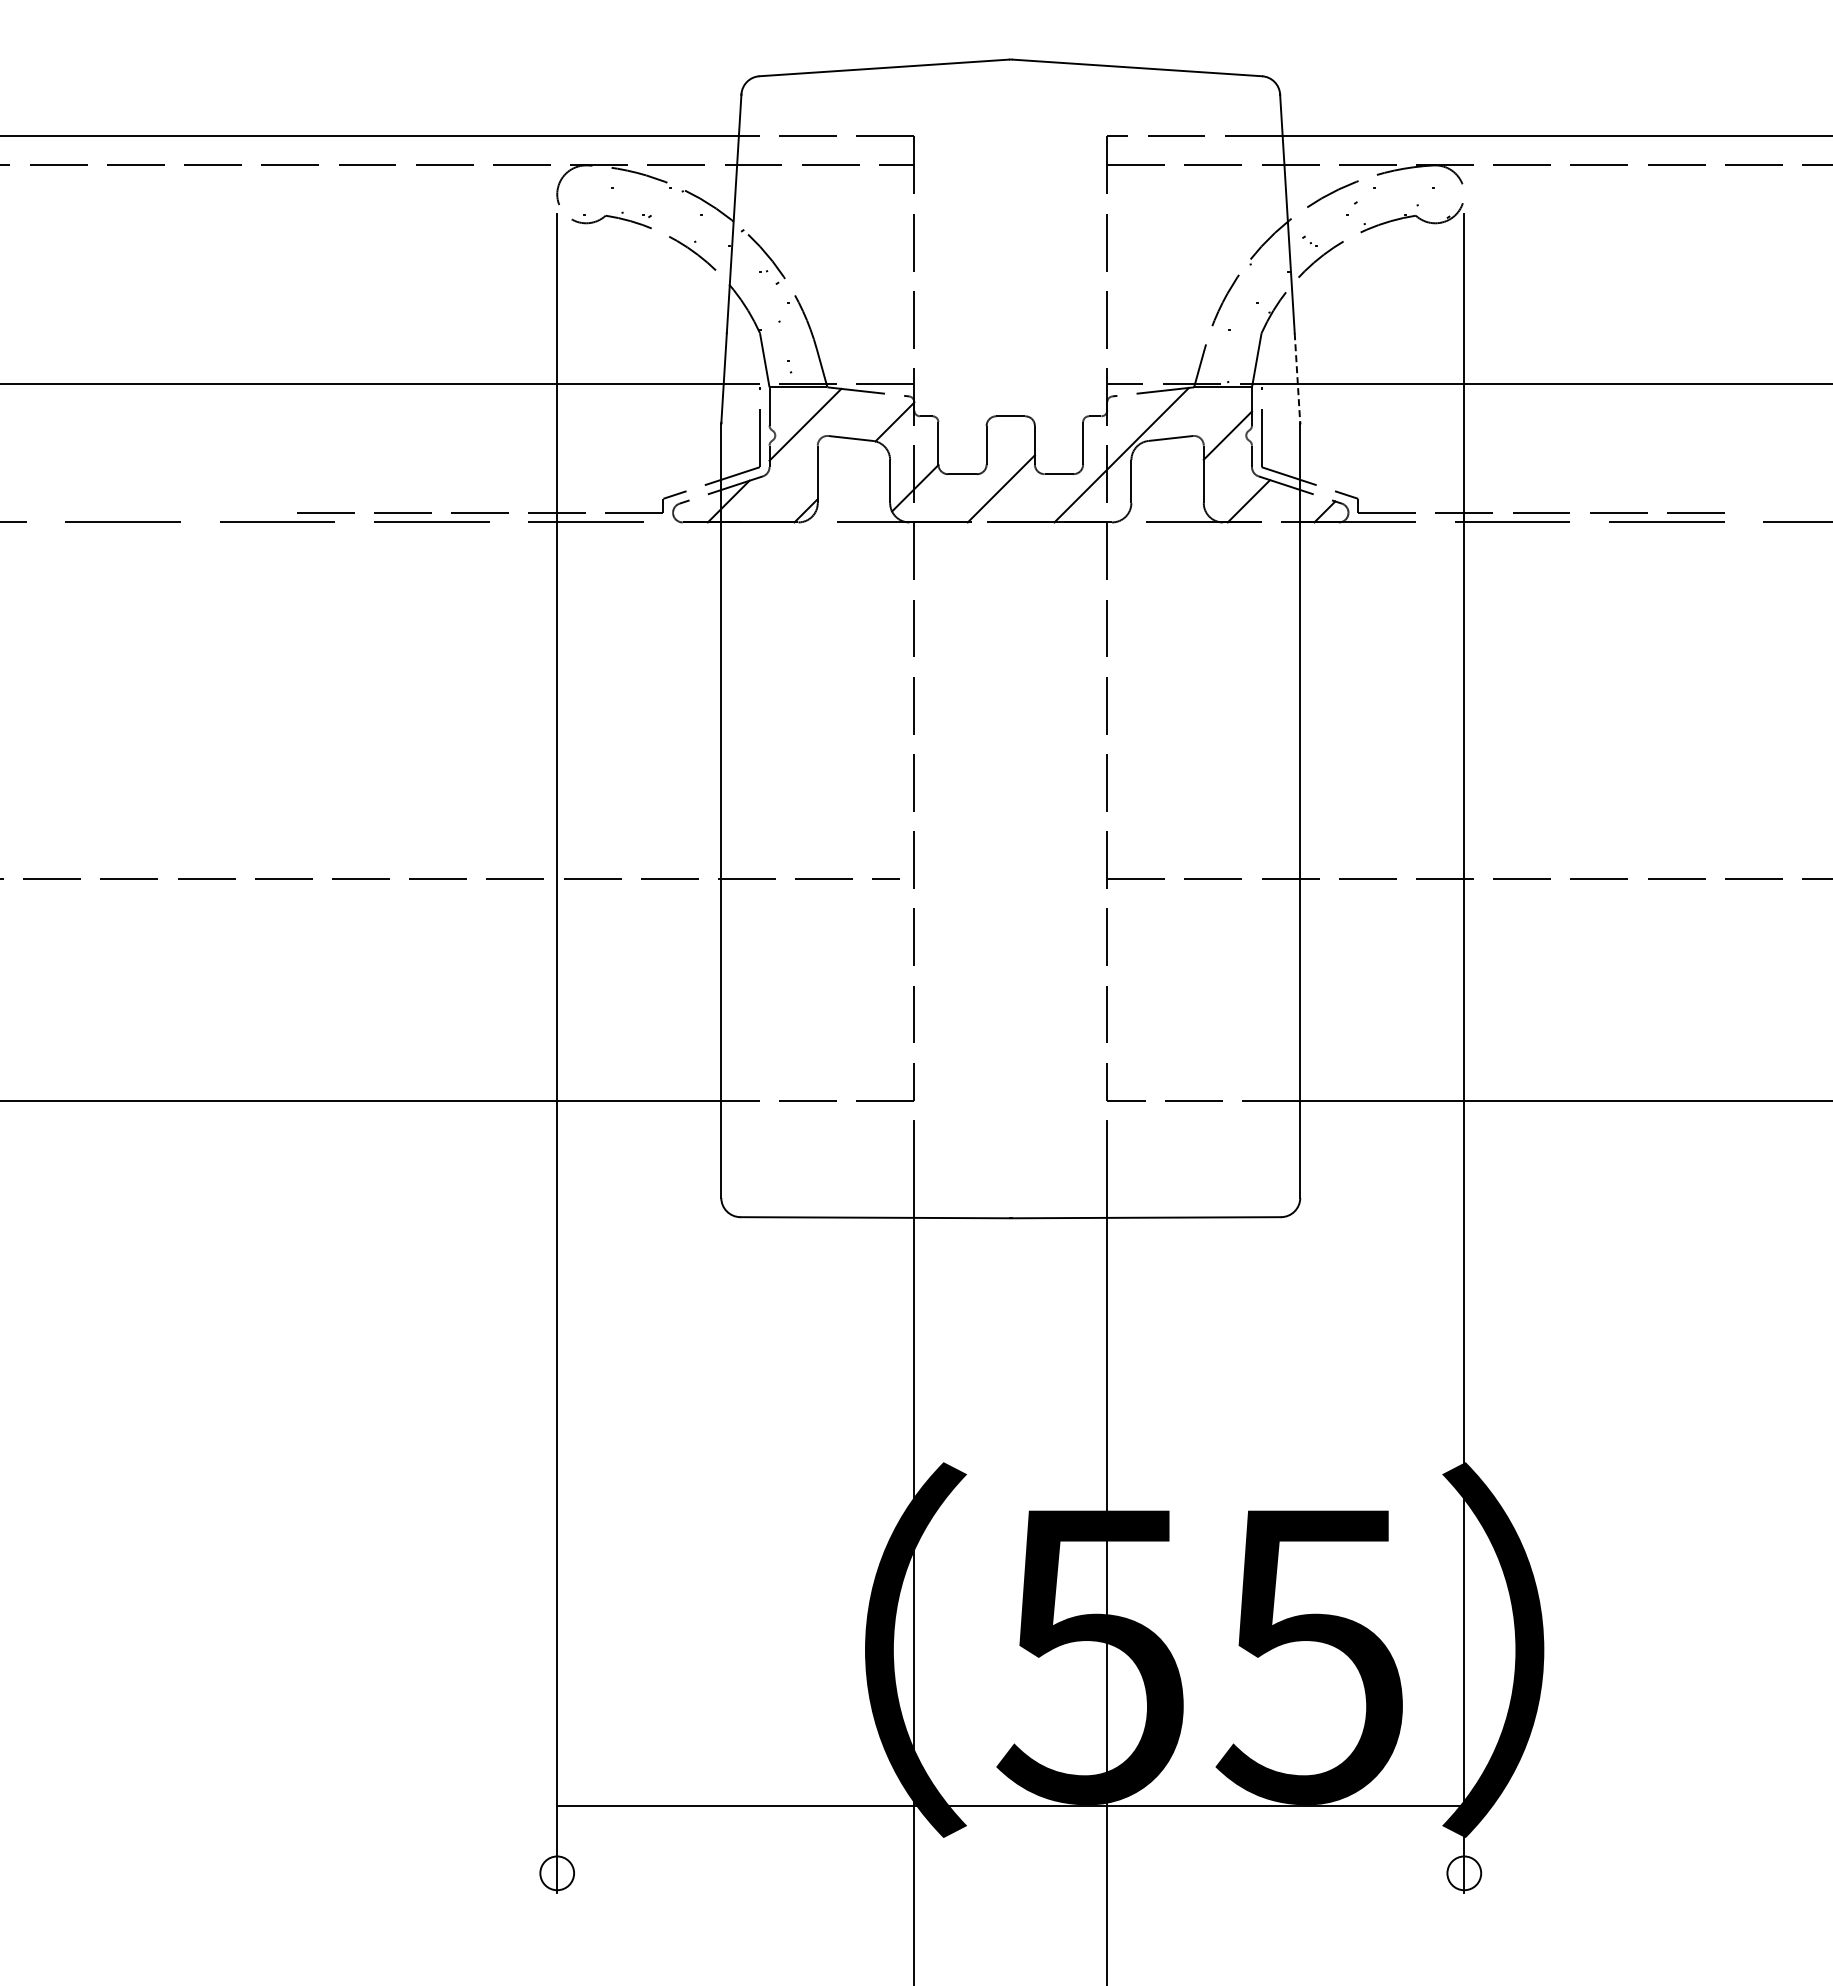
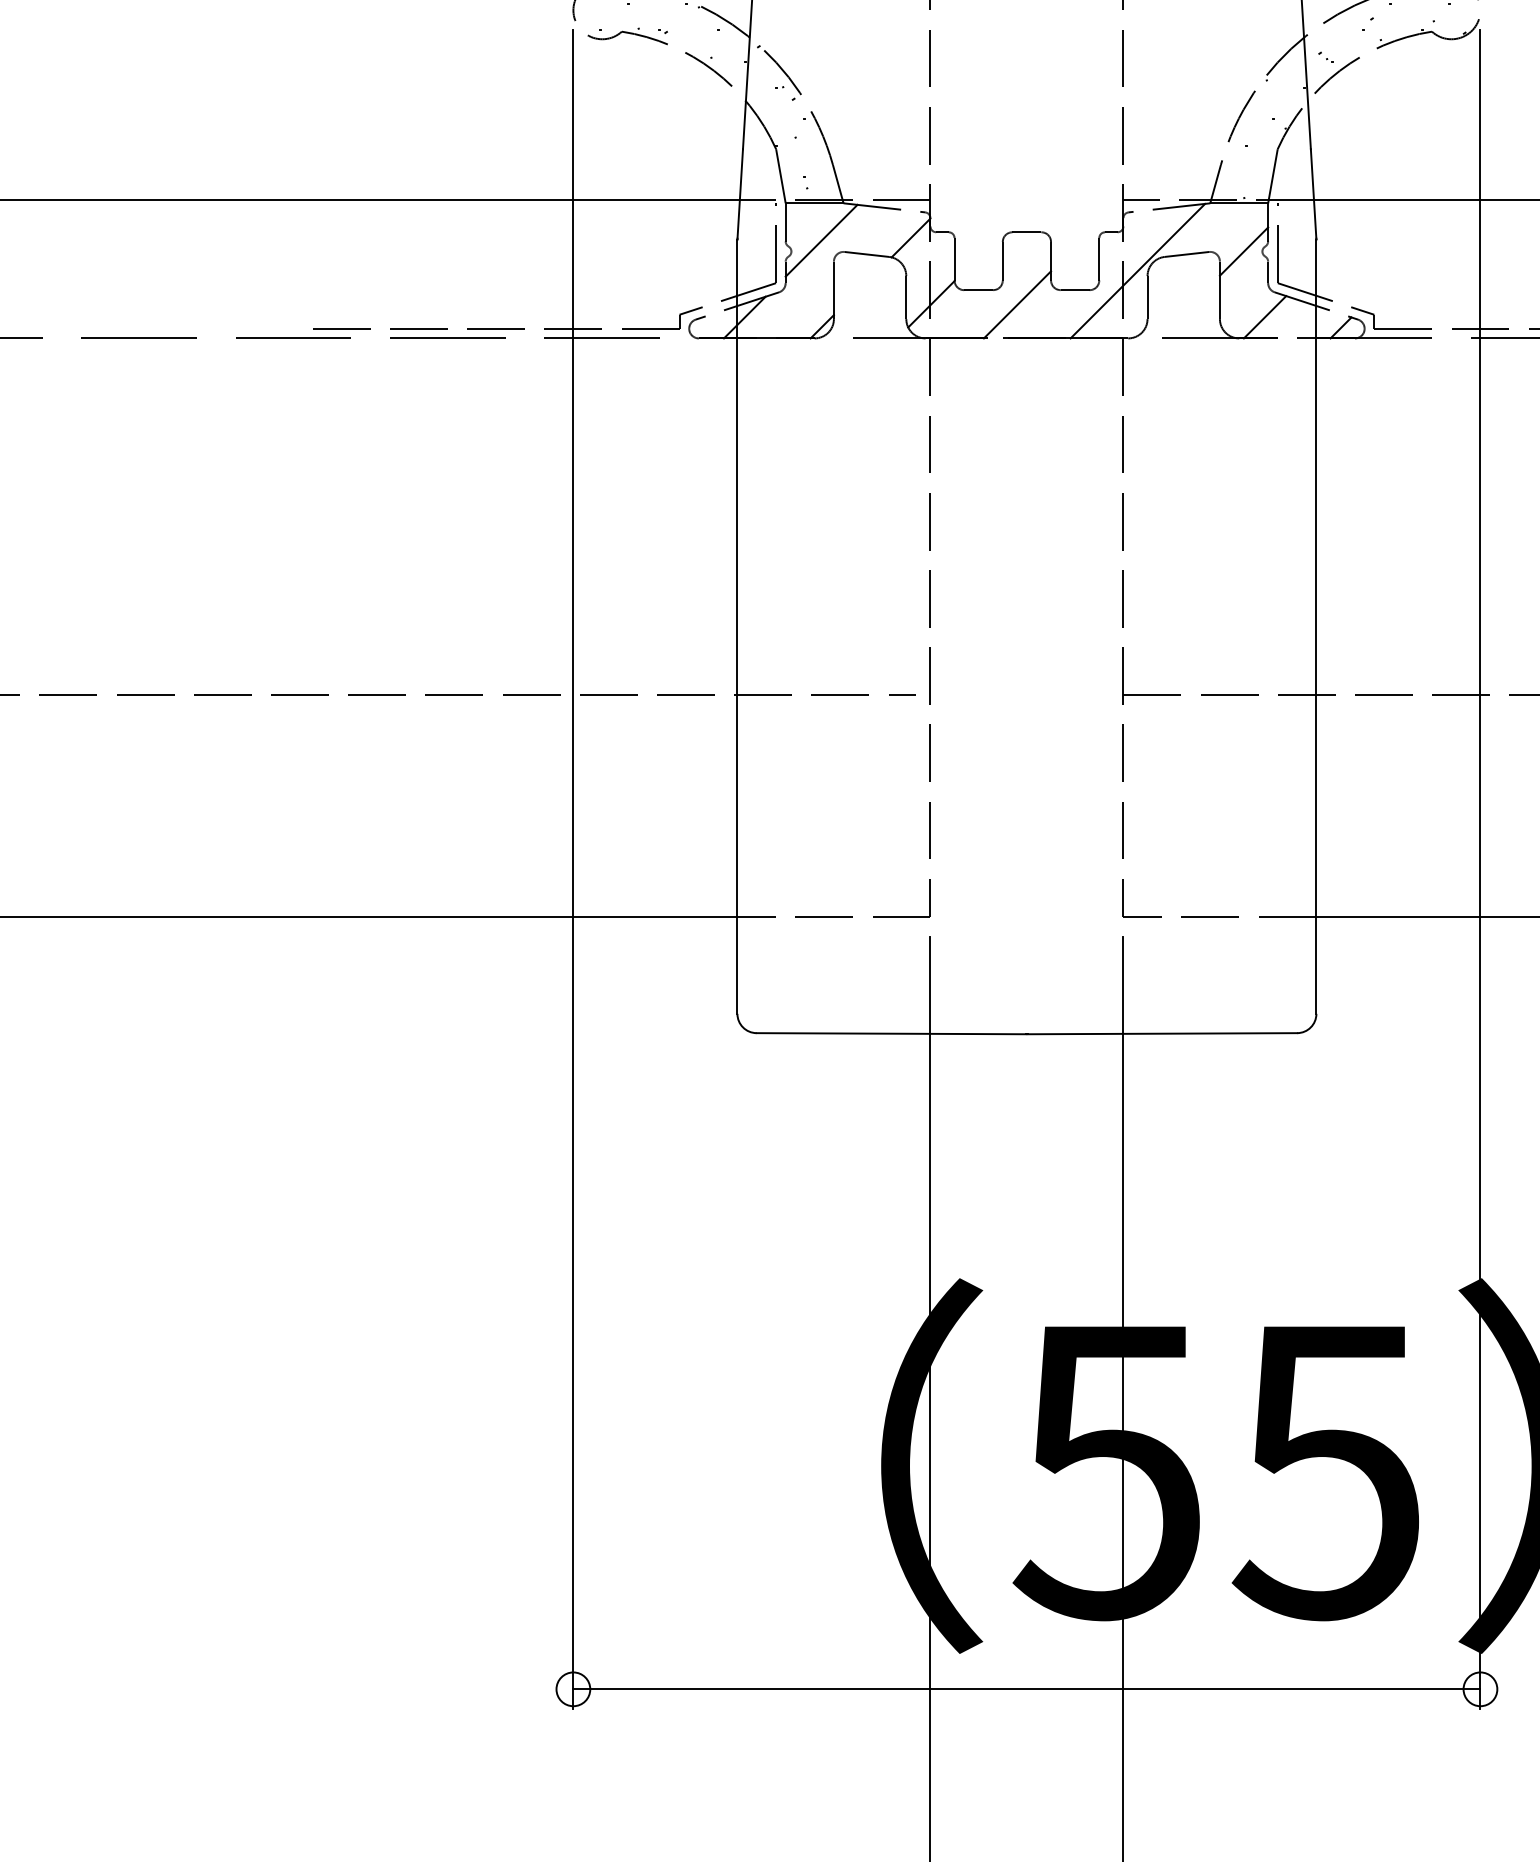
line: (1297, 377) -> (1313, 193), dashed -> solid
line: (1010, 1806) -> (1026, 1689), moved

